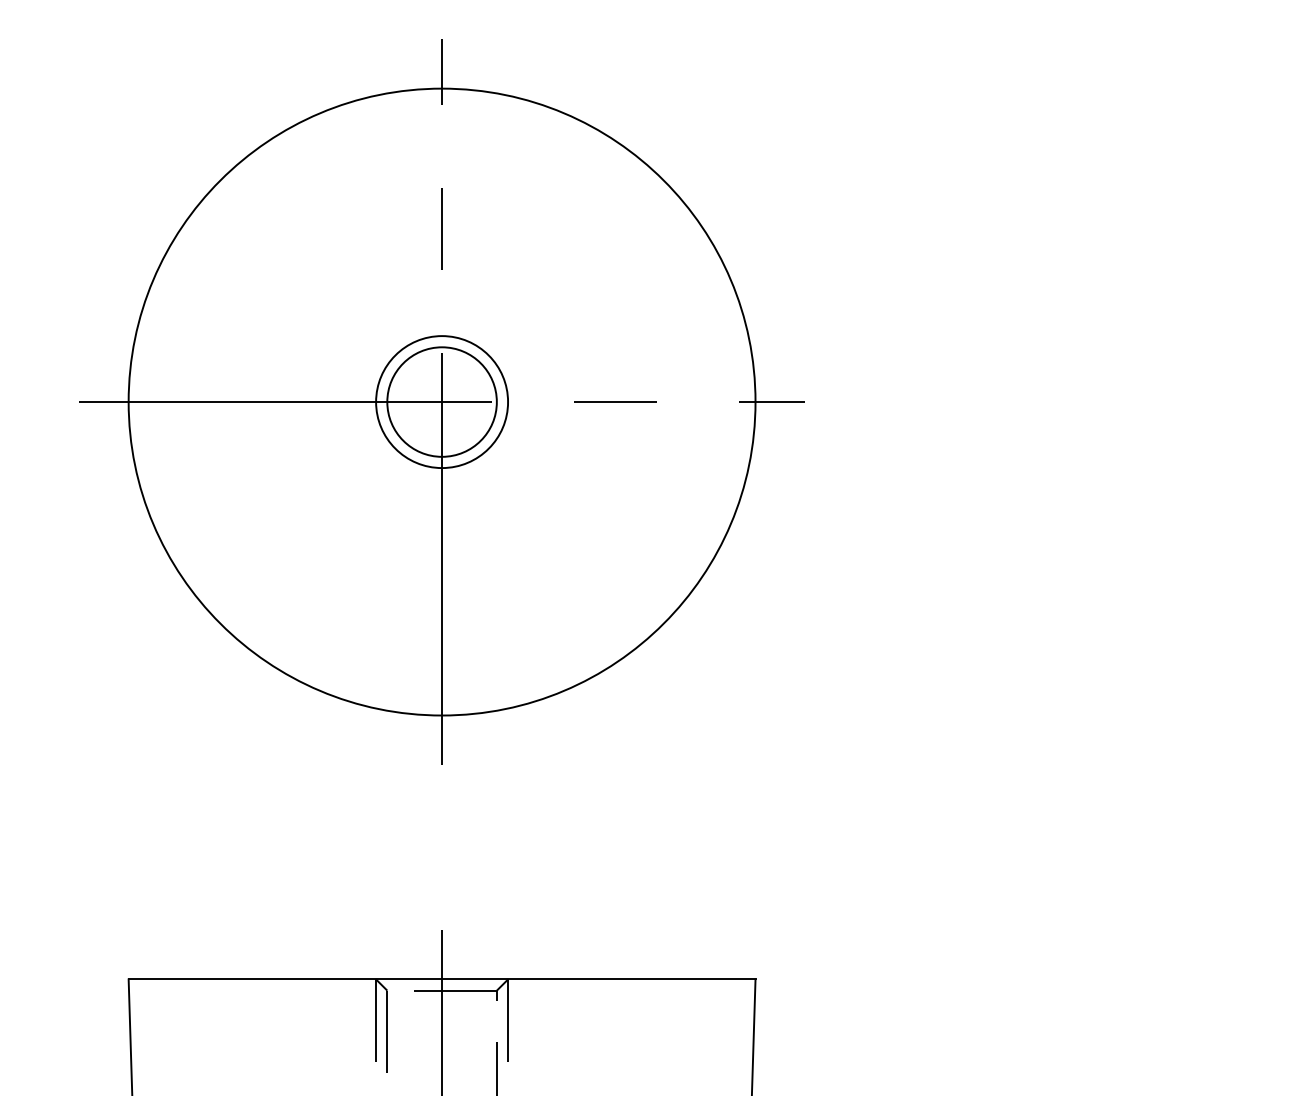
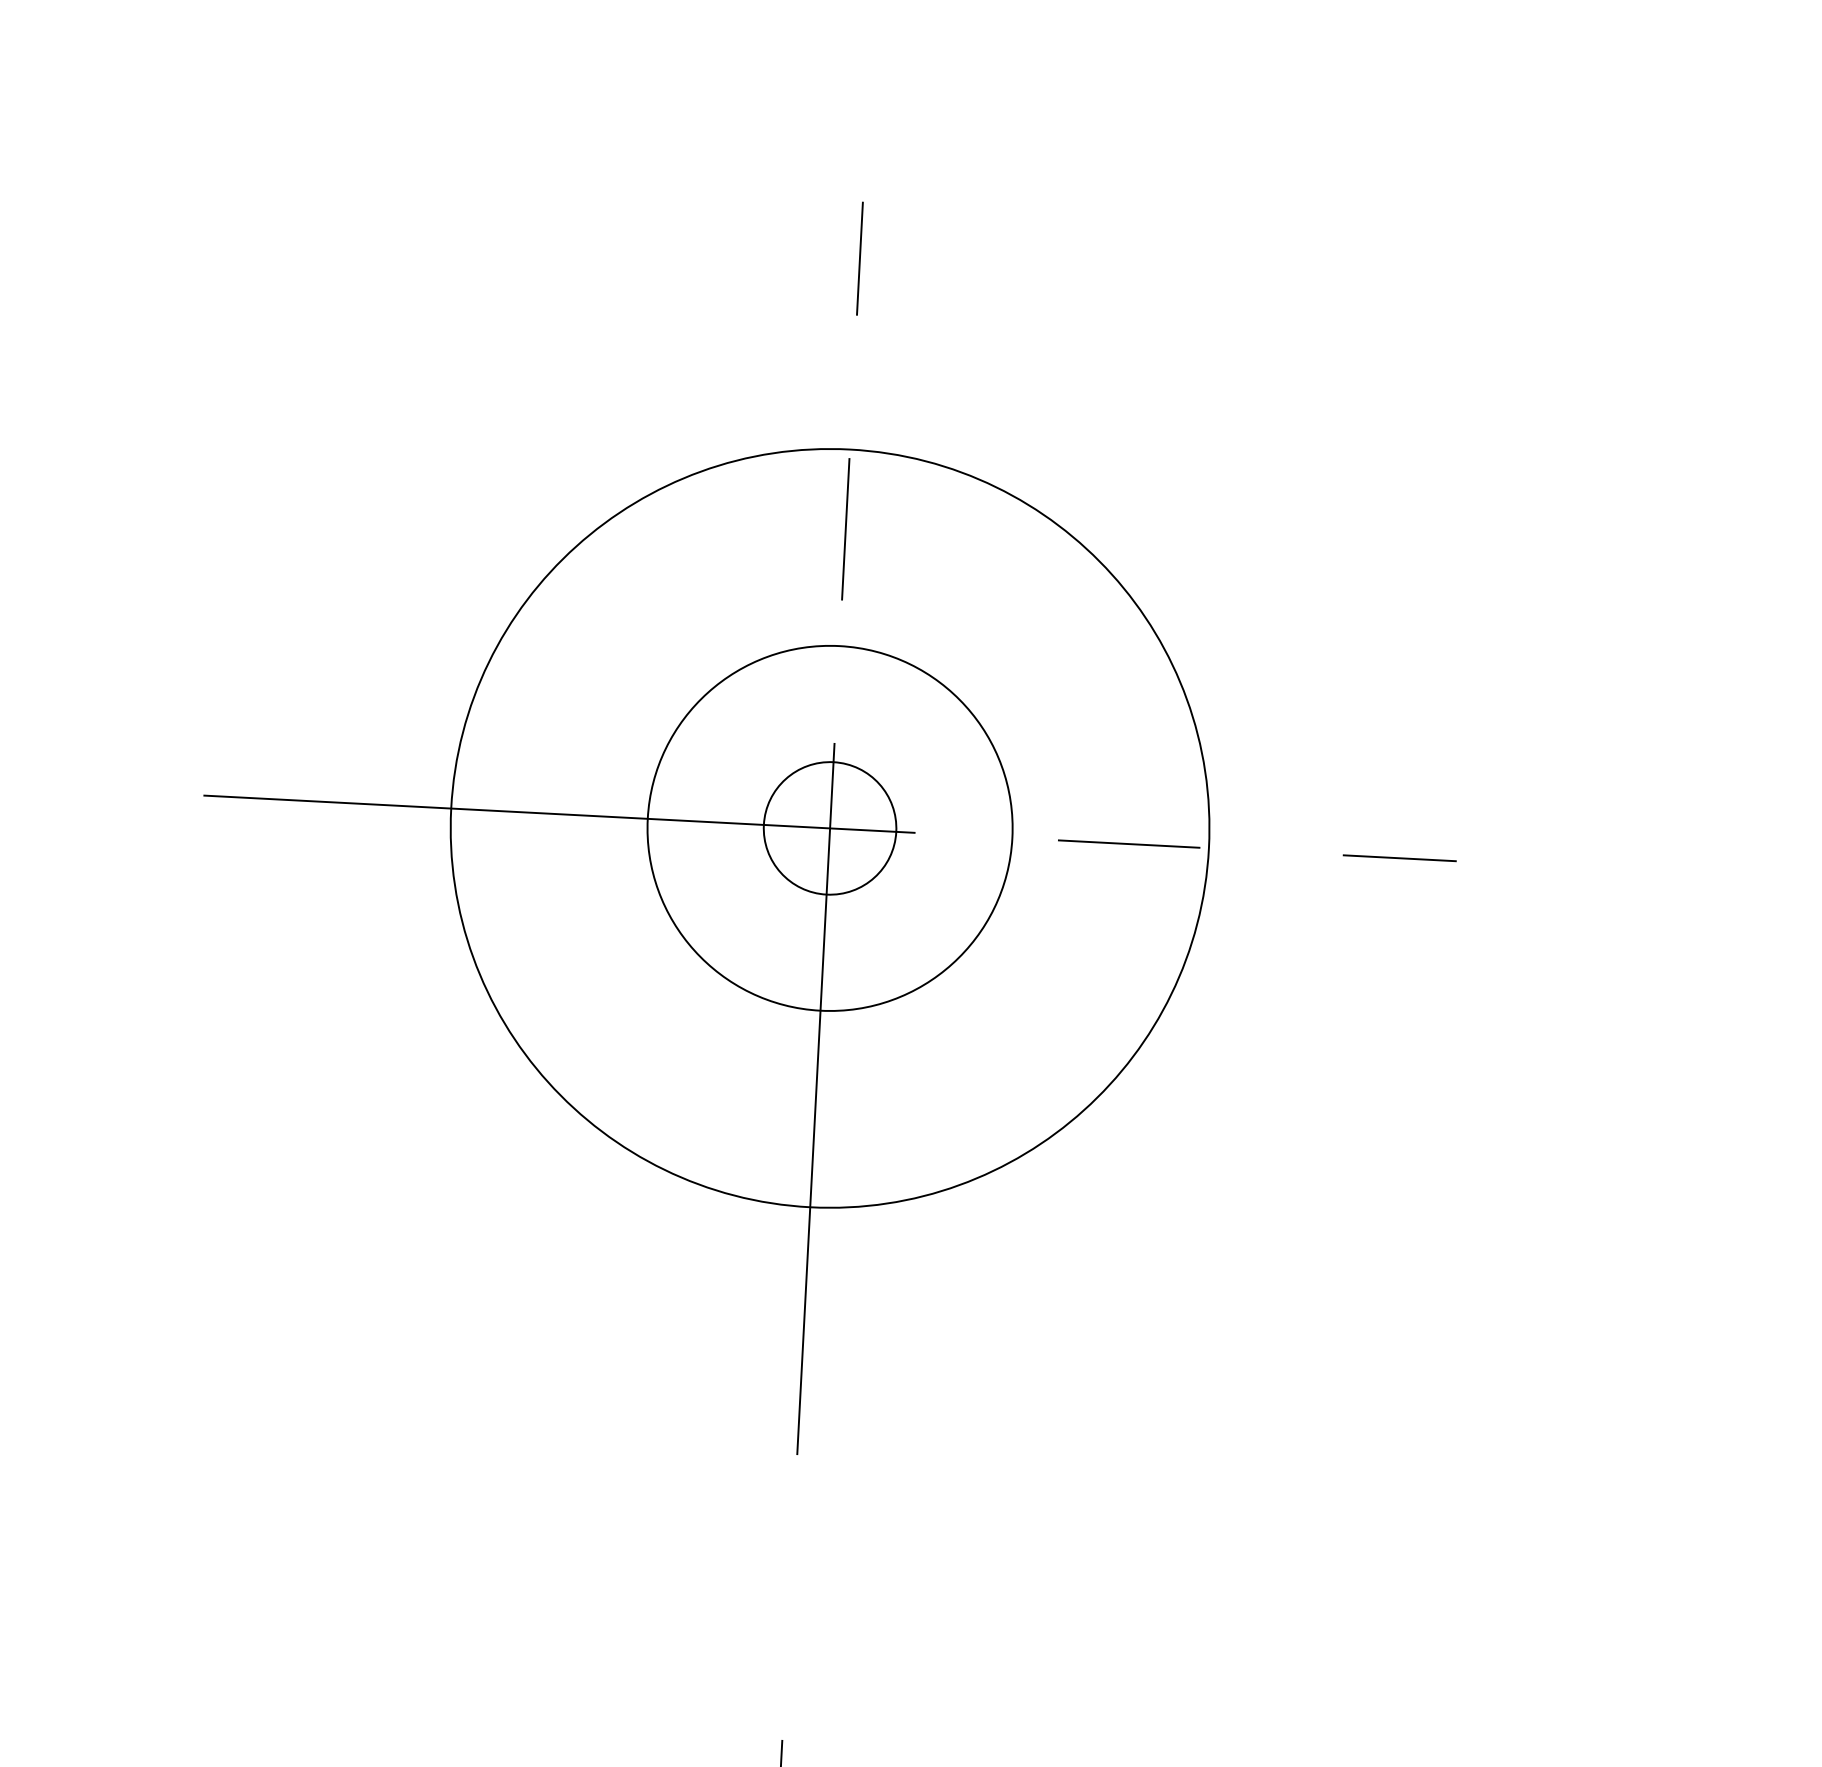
circle: (441, 401) -> (829, 827), size x0.7
circle: (441, 401) -> (829, 827), size x0.7
circle: (442, 402) -> (830, 829), size x1.6

